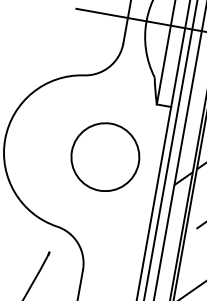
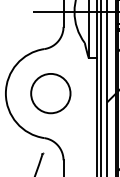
circle: (104, 156) -> (50, 93), moved

